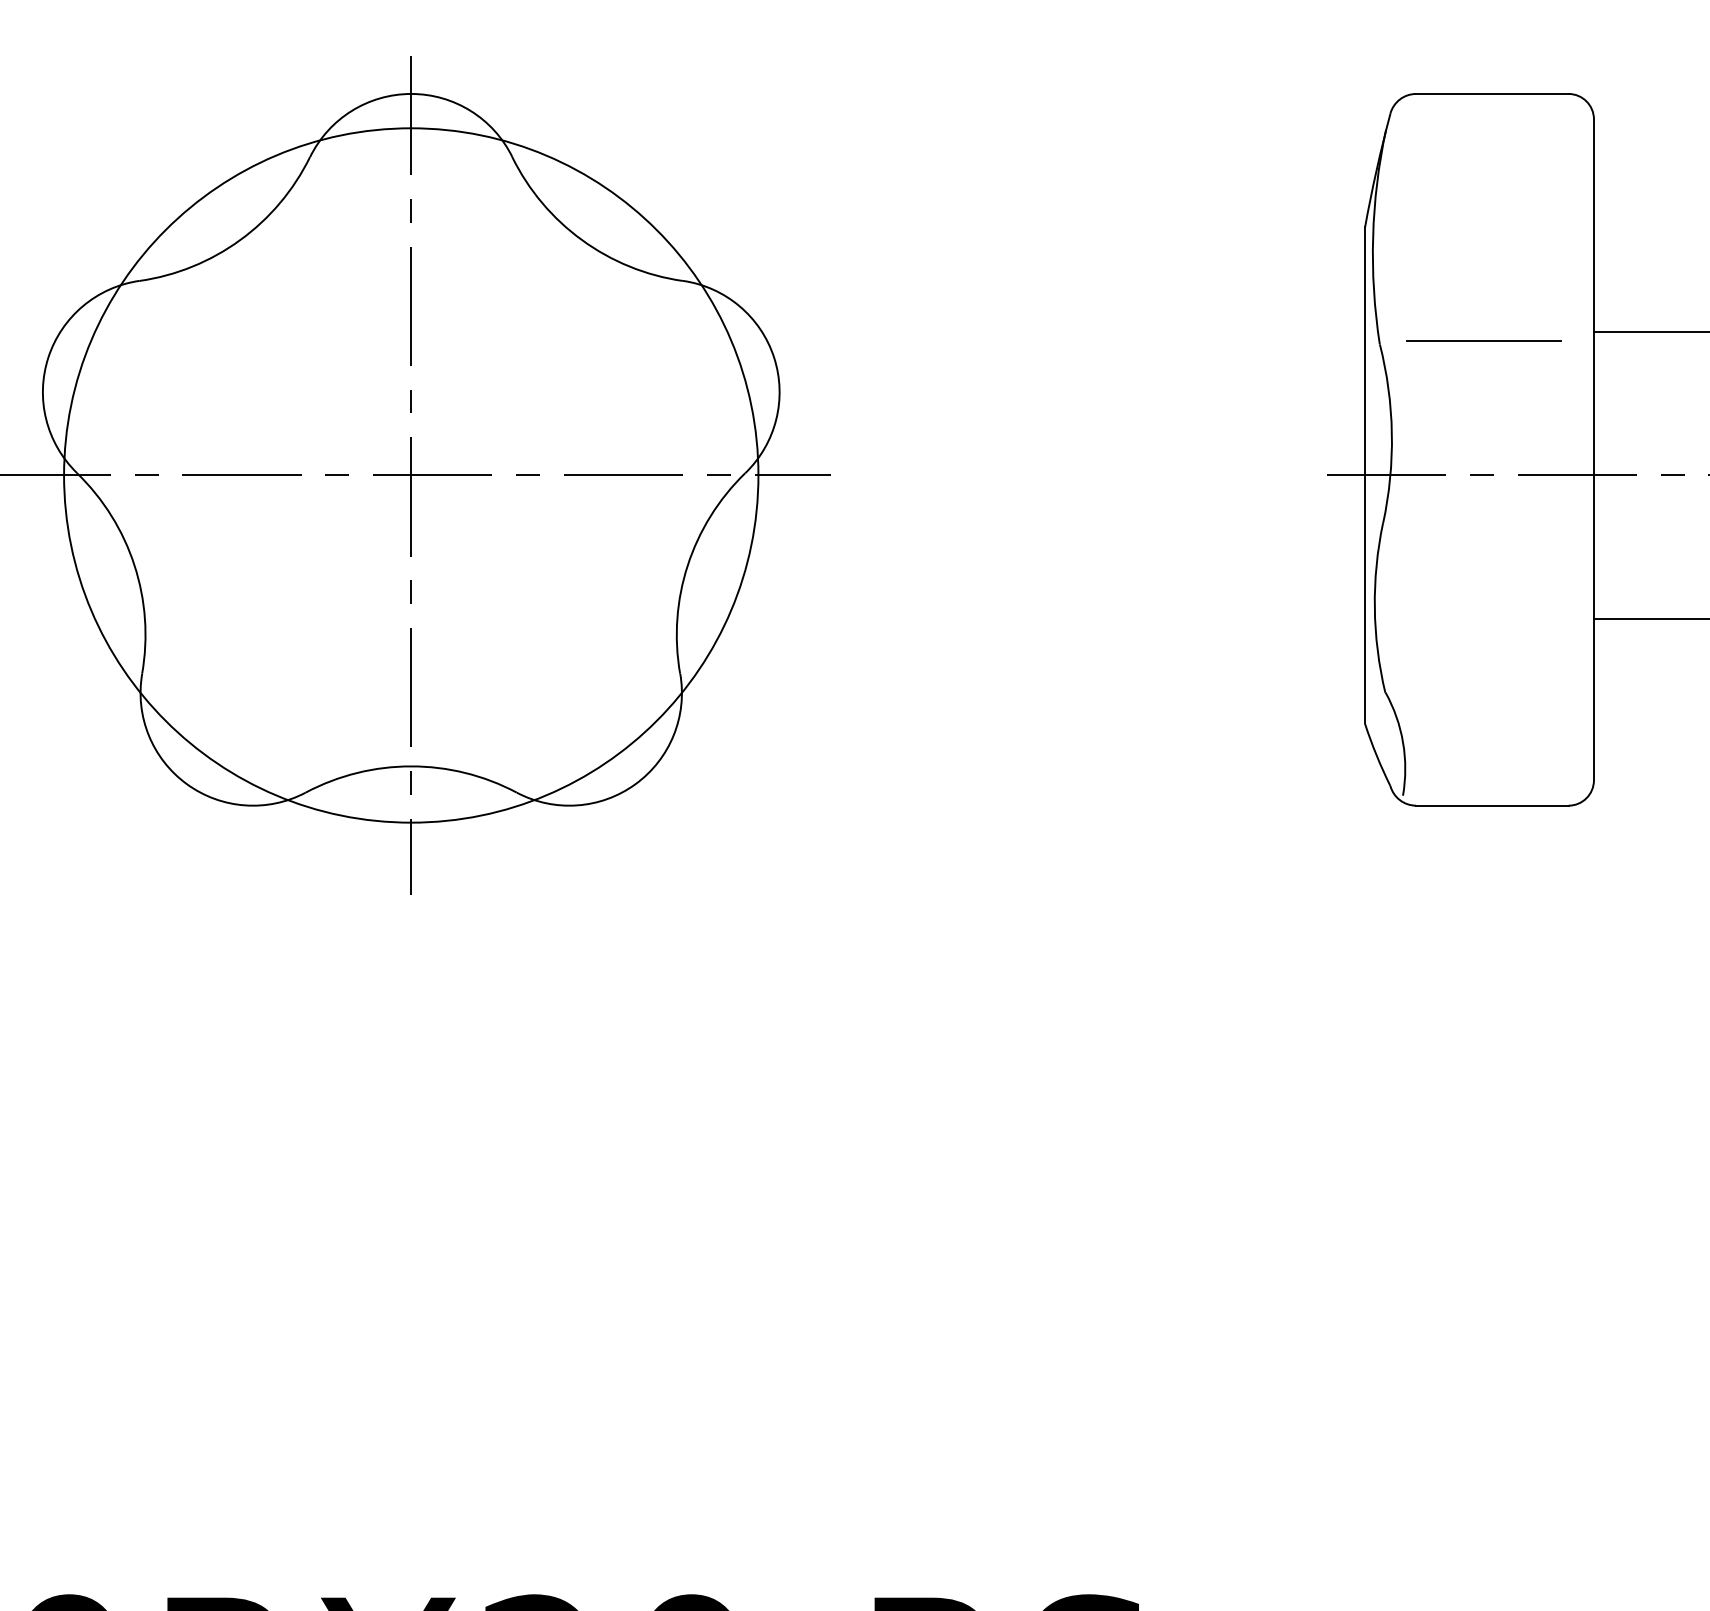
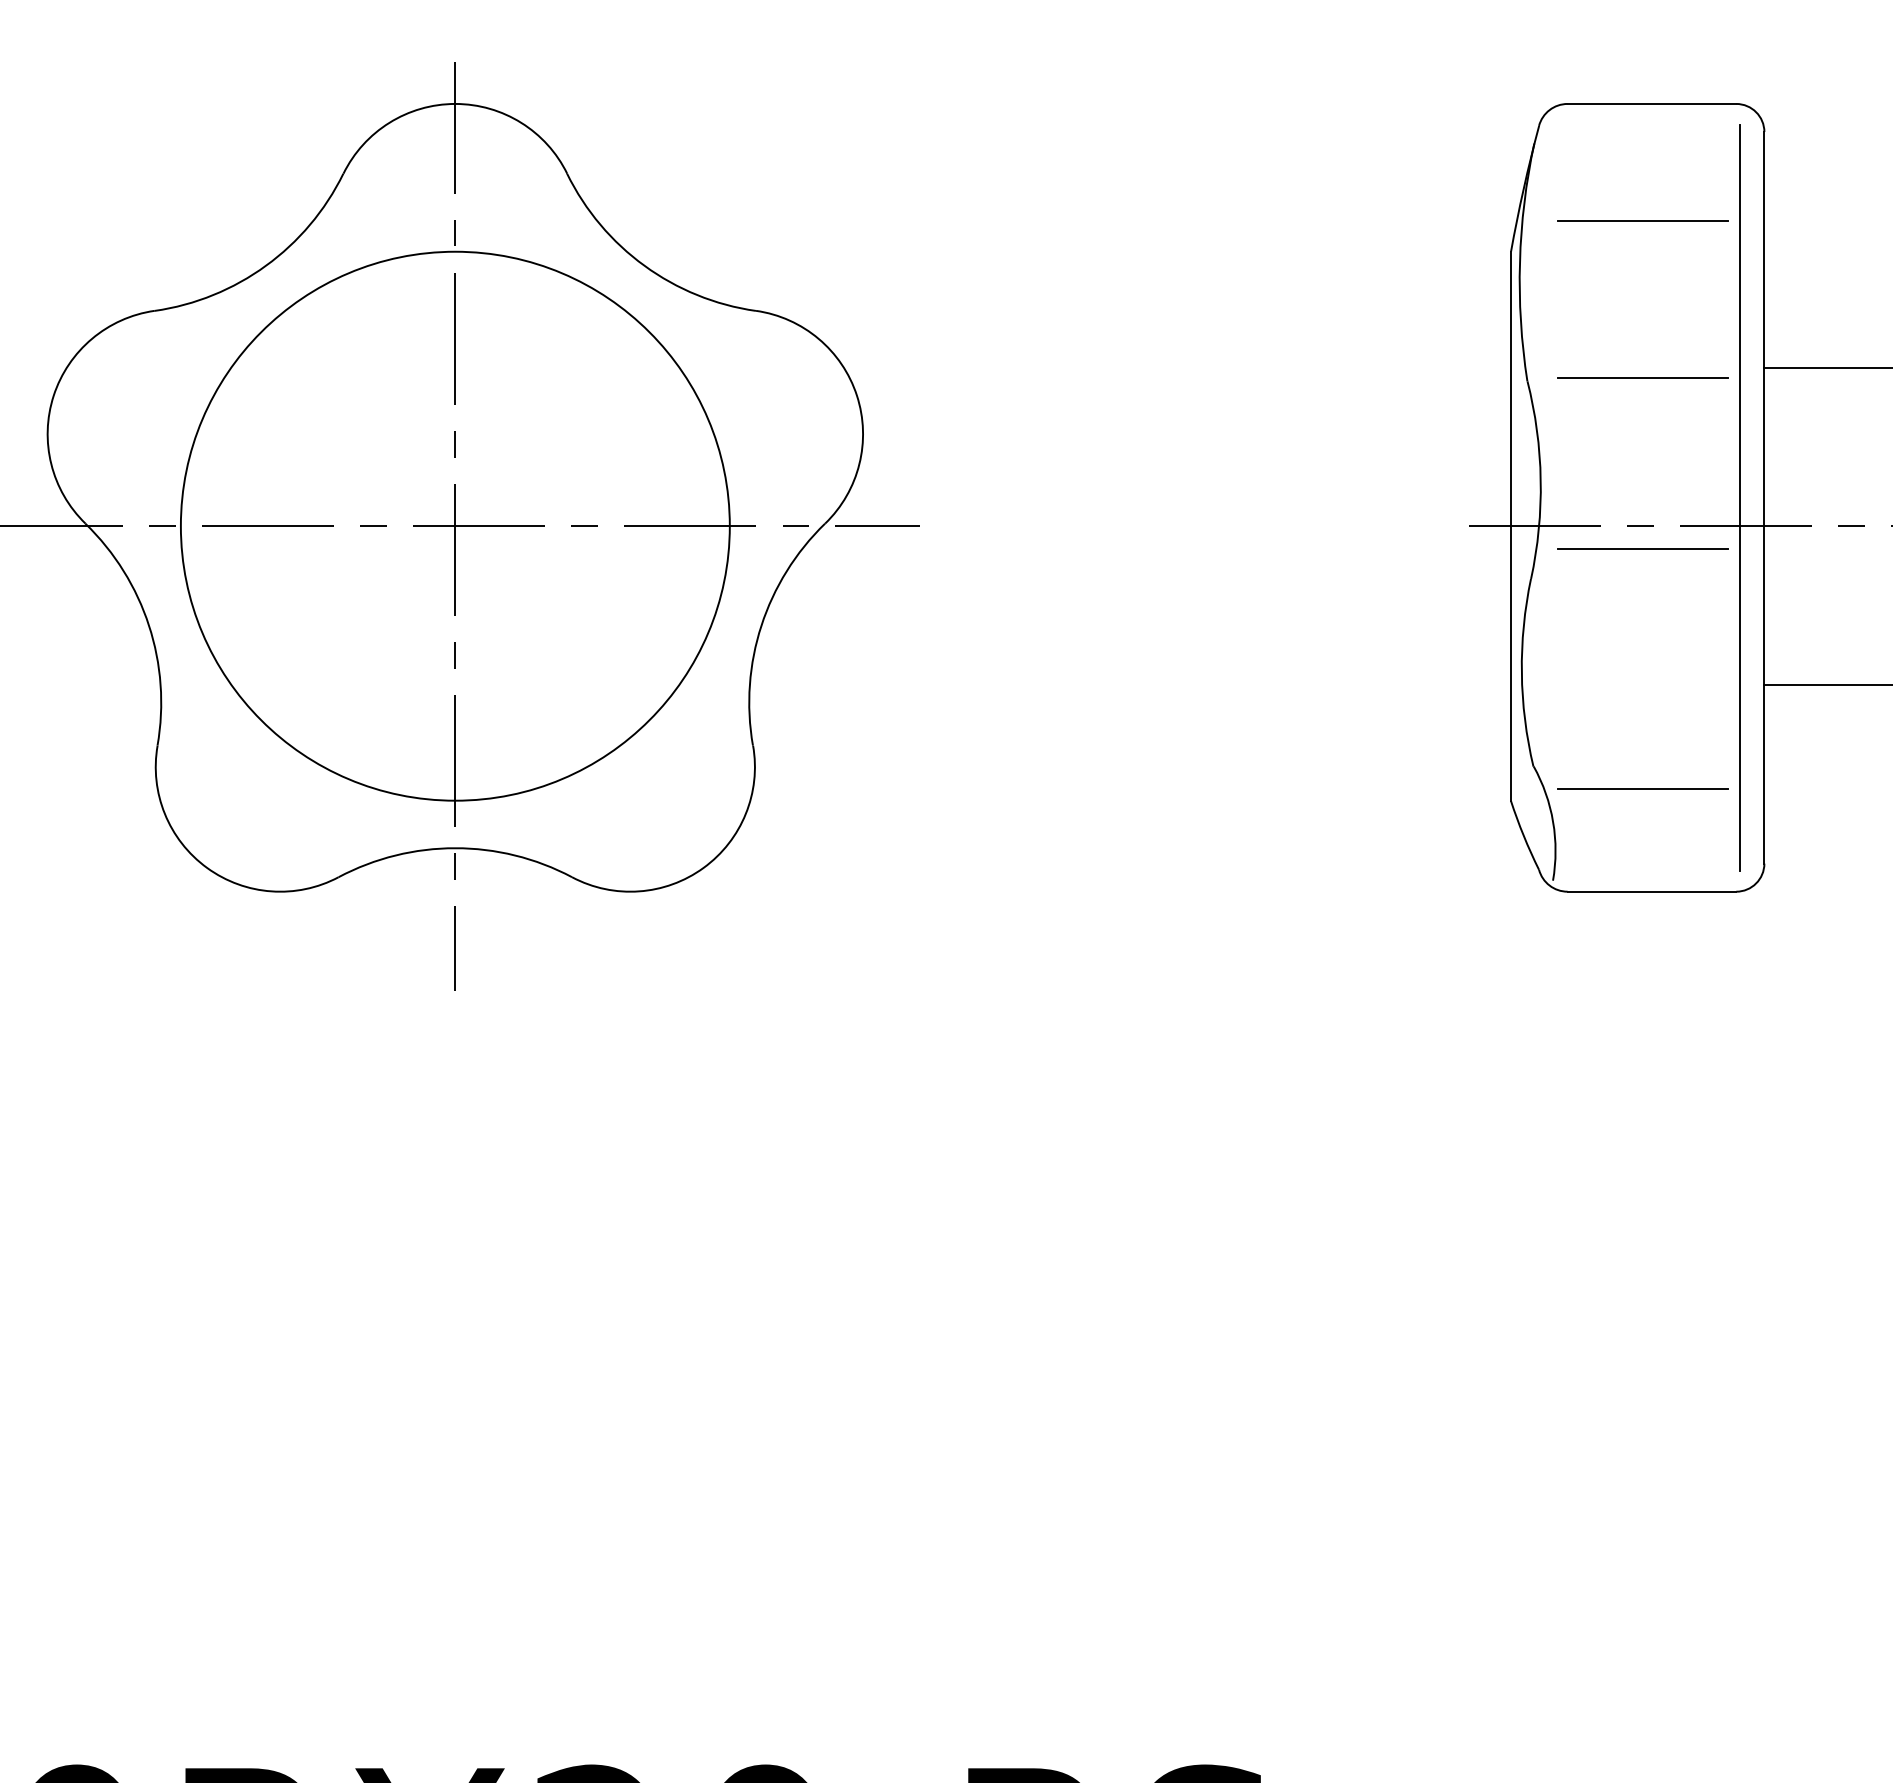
line: (1483, 200) -> (1642, 221), added
line: (1571, 449) -> (1739, 497), added
circle: (410, 474) -> (454, 525), size x0.71
line: (1483, 495) -> (1642, 548), added
line: (1483, 712) -> (1642, 788), added

